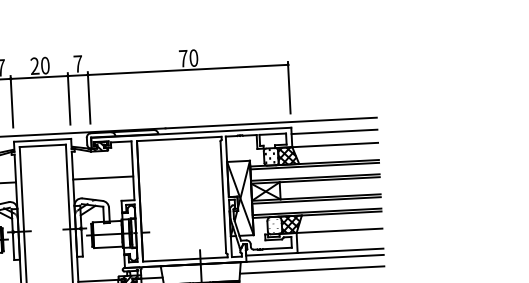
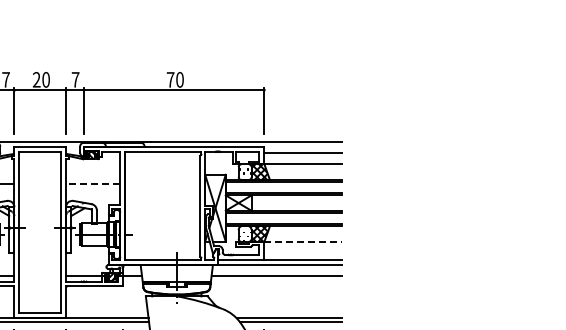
line: (102, 178) -> (92, 183), solid -> dashed
line: (339, 230) -> (303, 241), solid -> dashed

